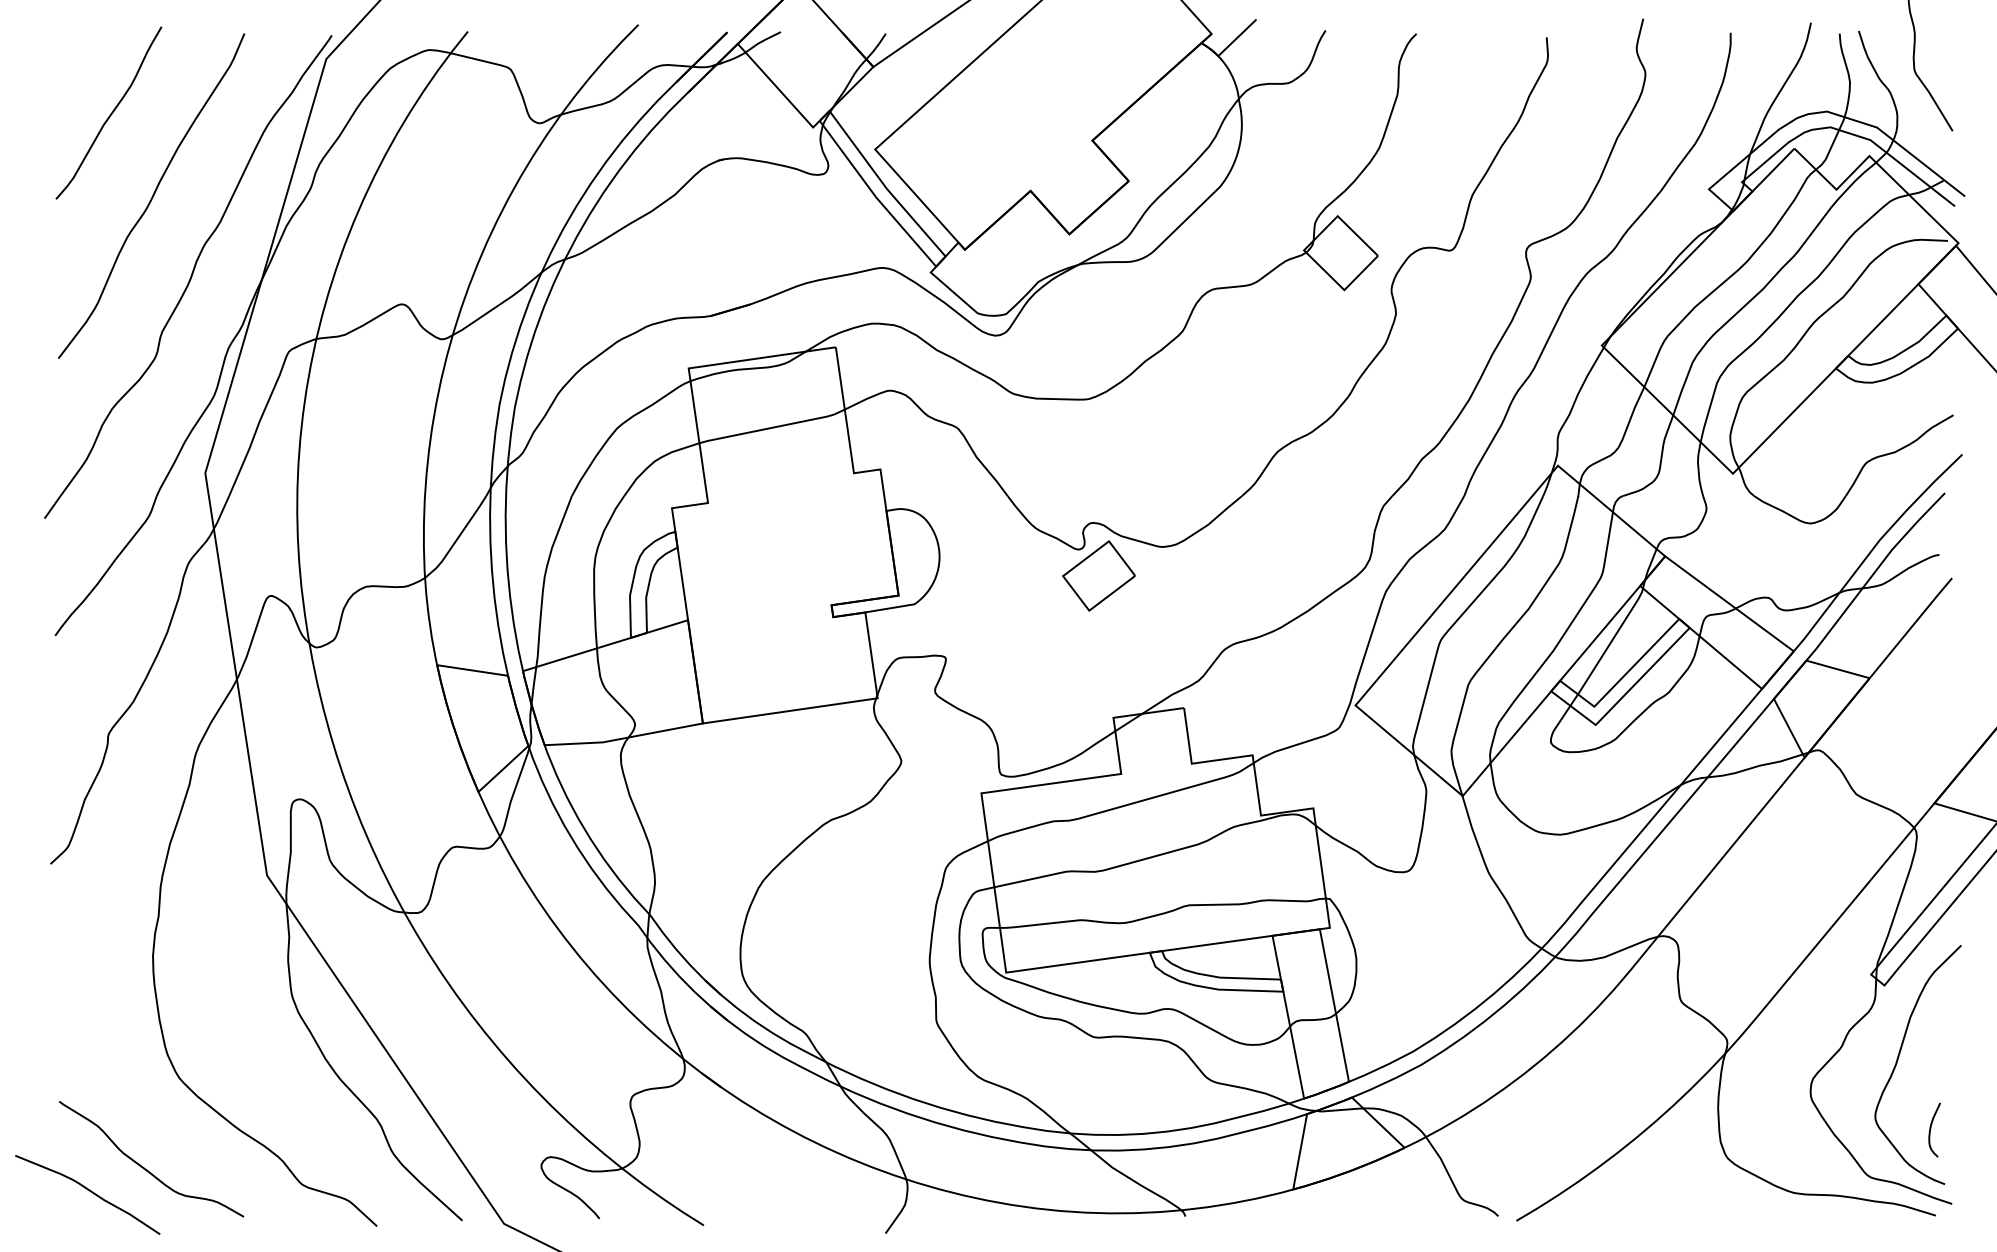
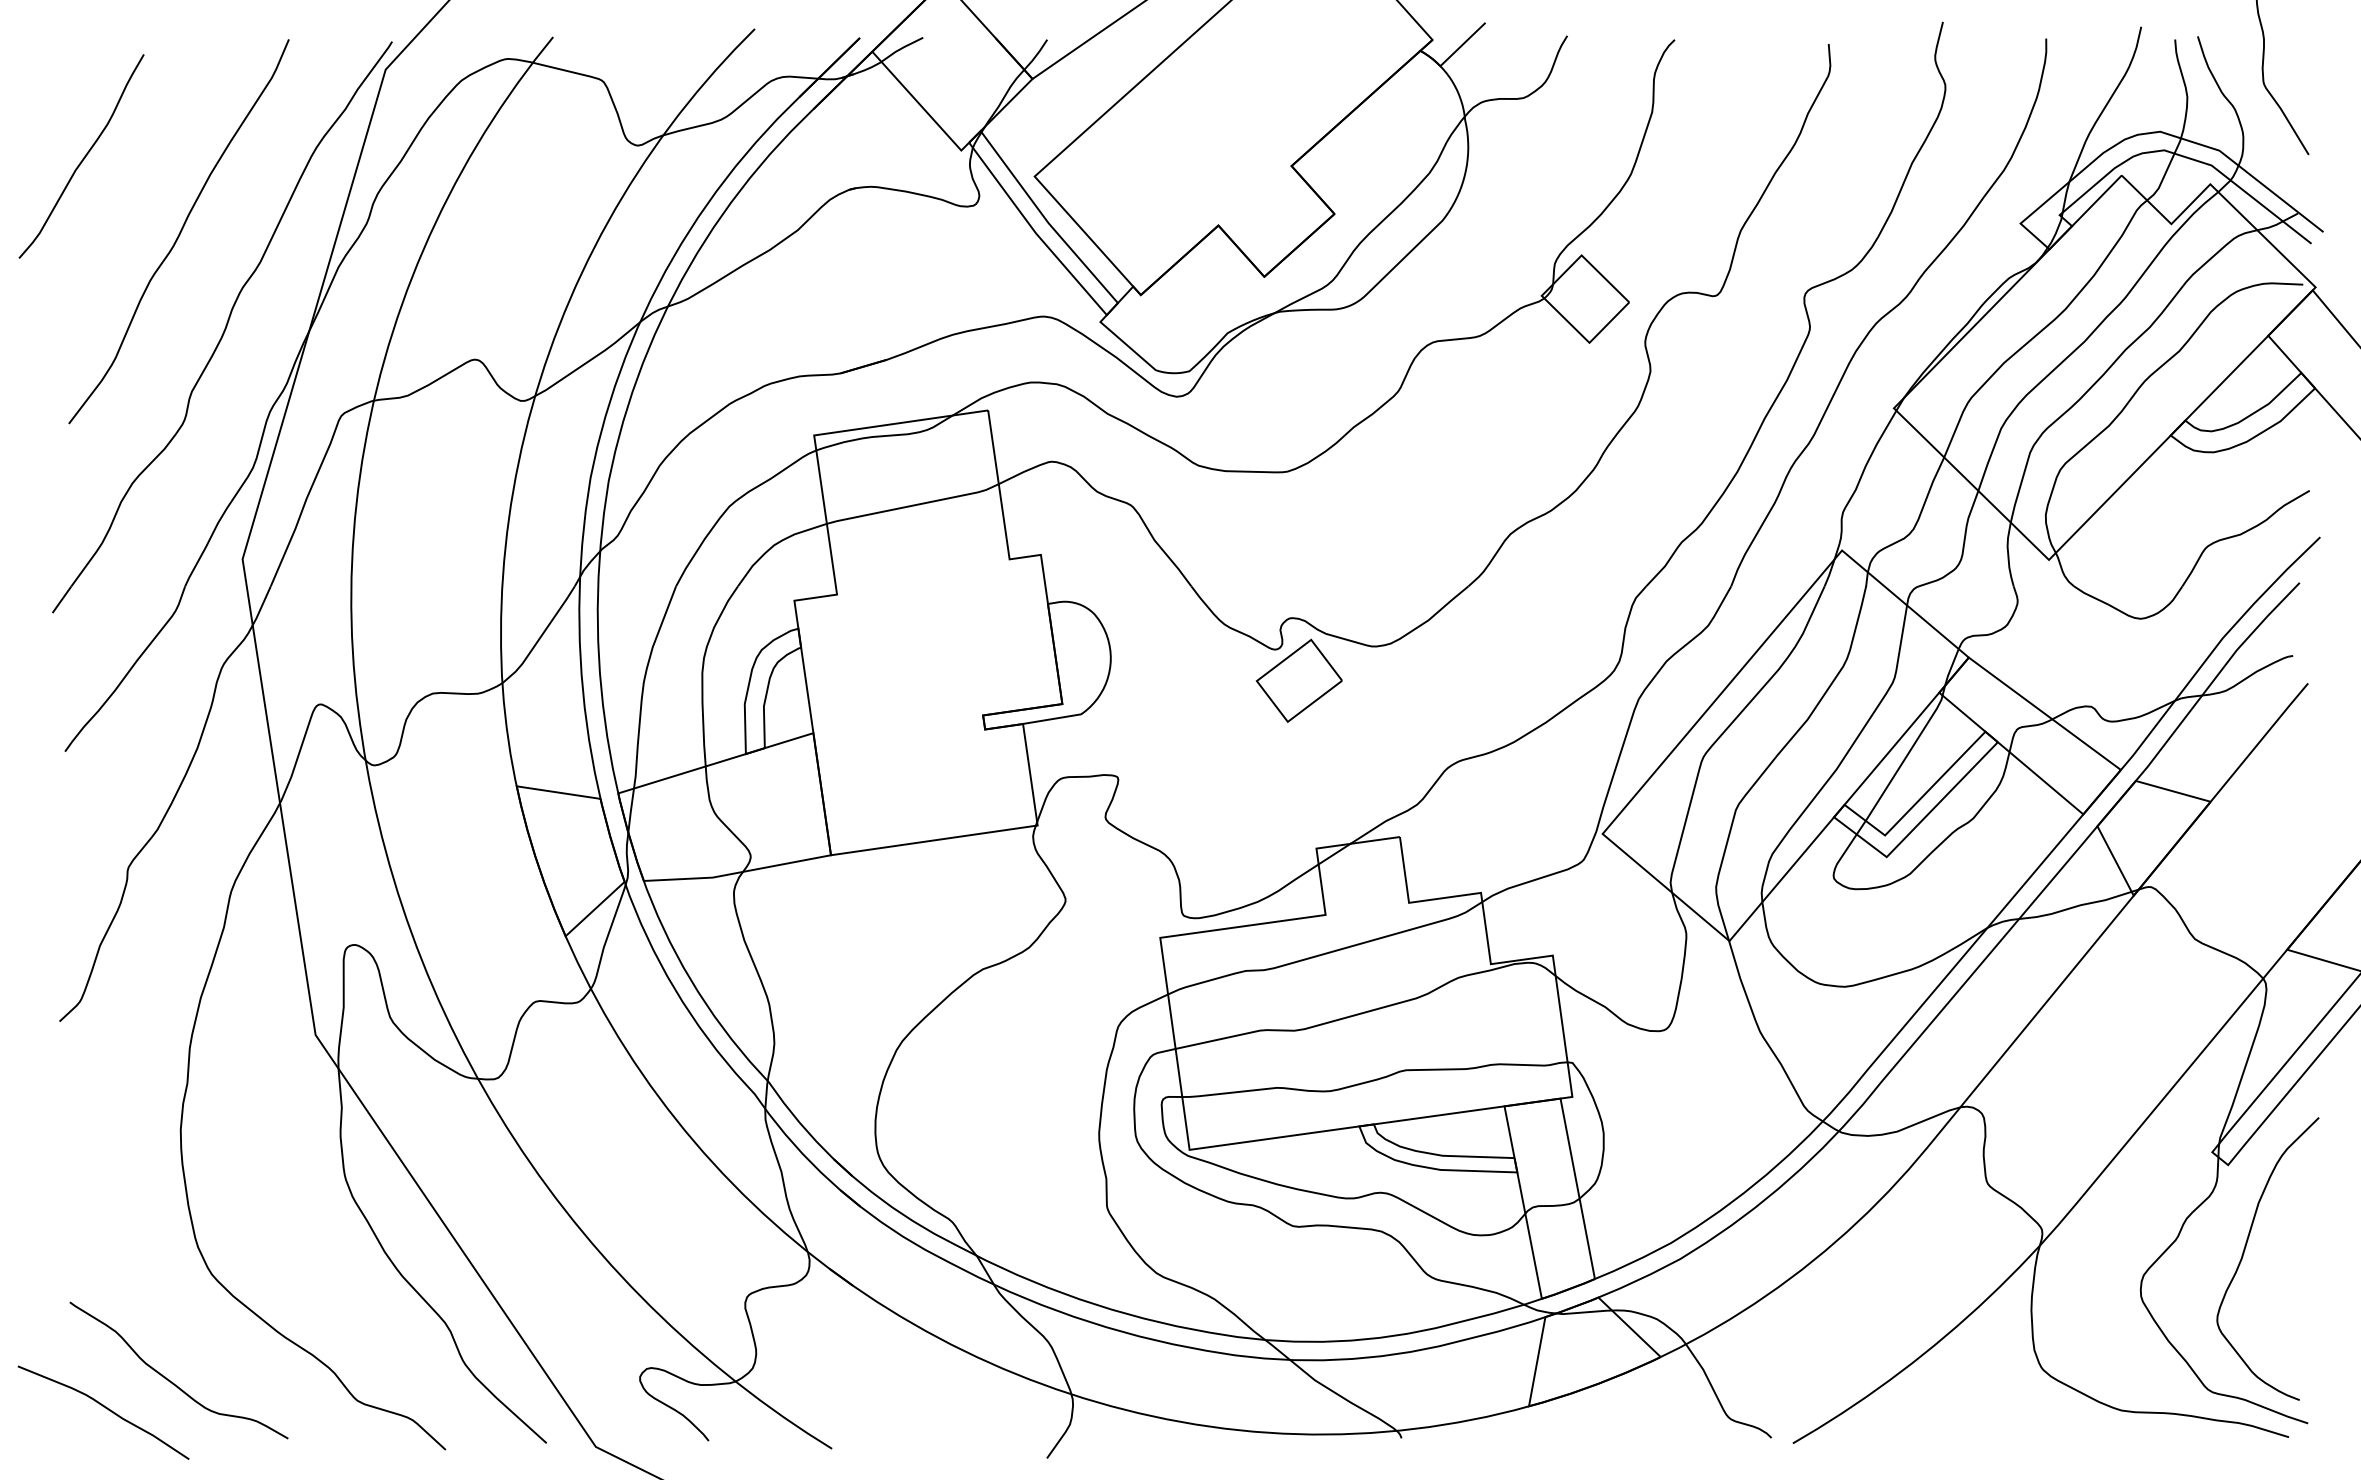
curve: (110, 113) -> (83, 157), moved
curve: (1931, 1129) -> (2283, 1335), removed

